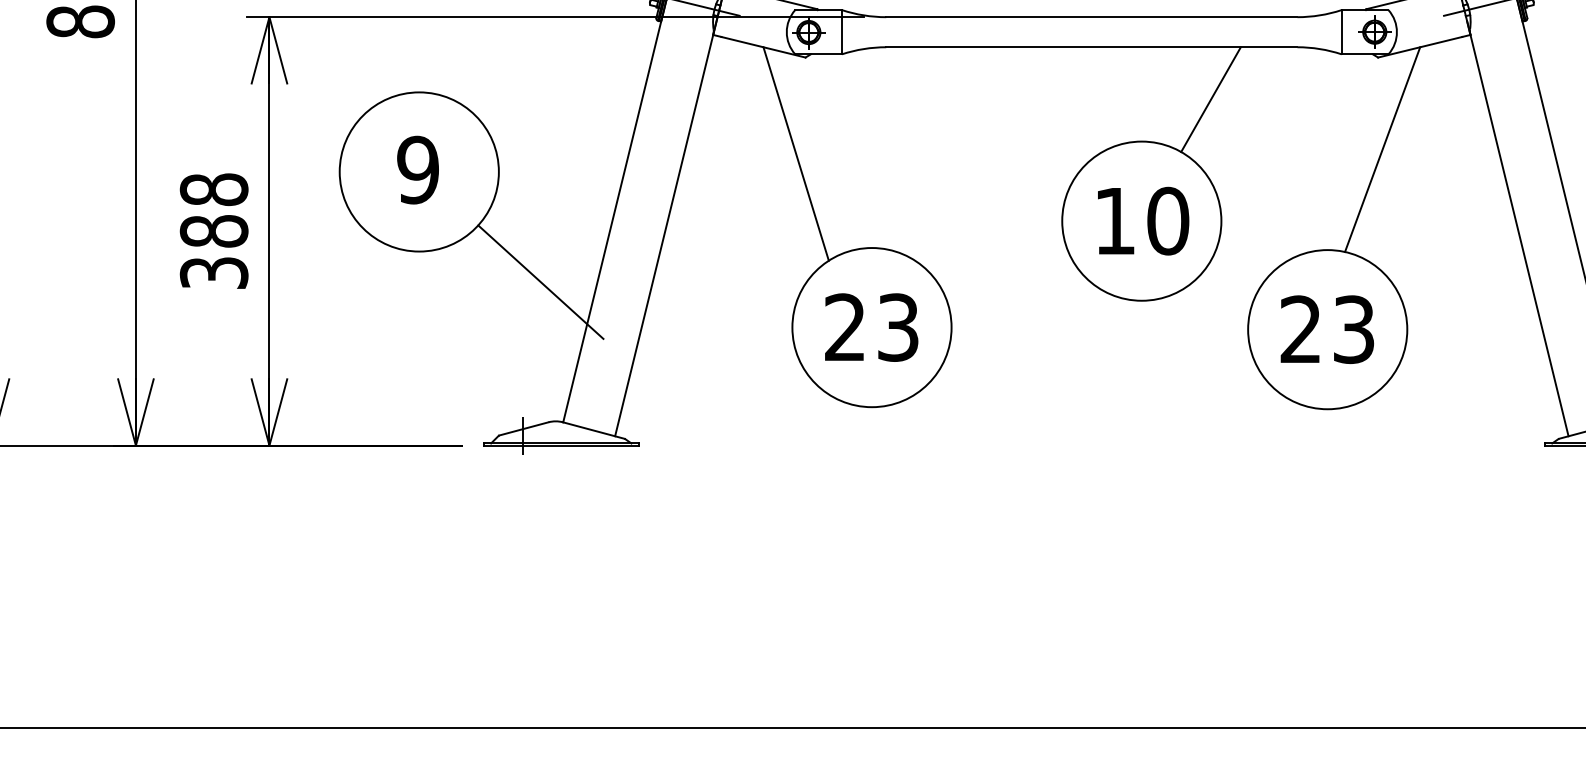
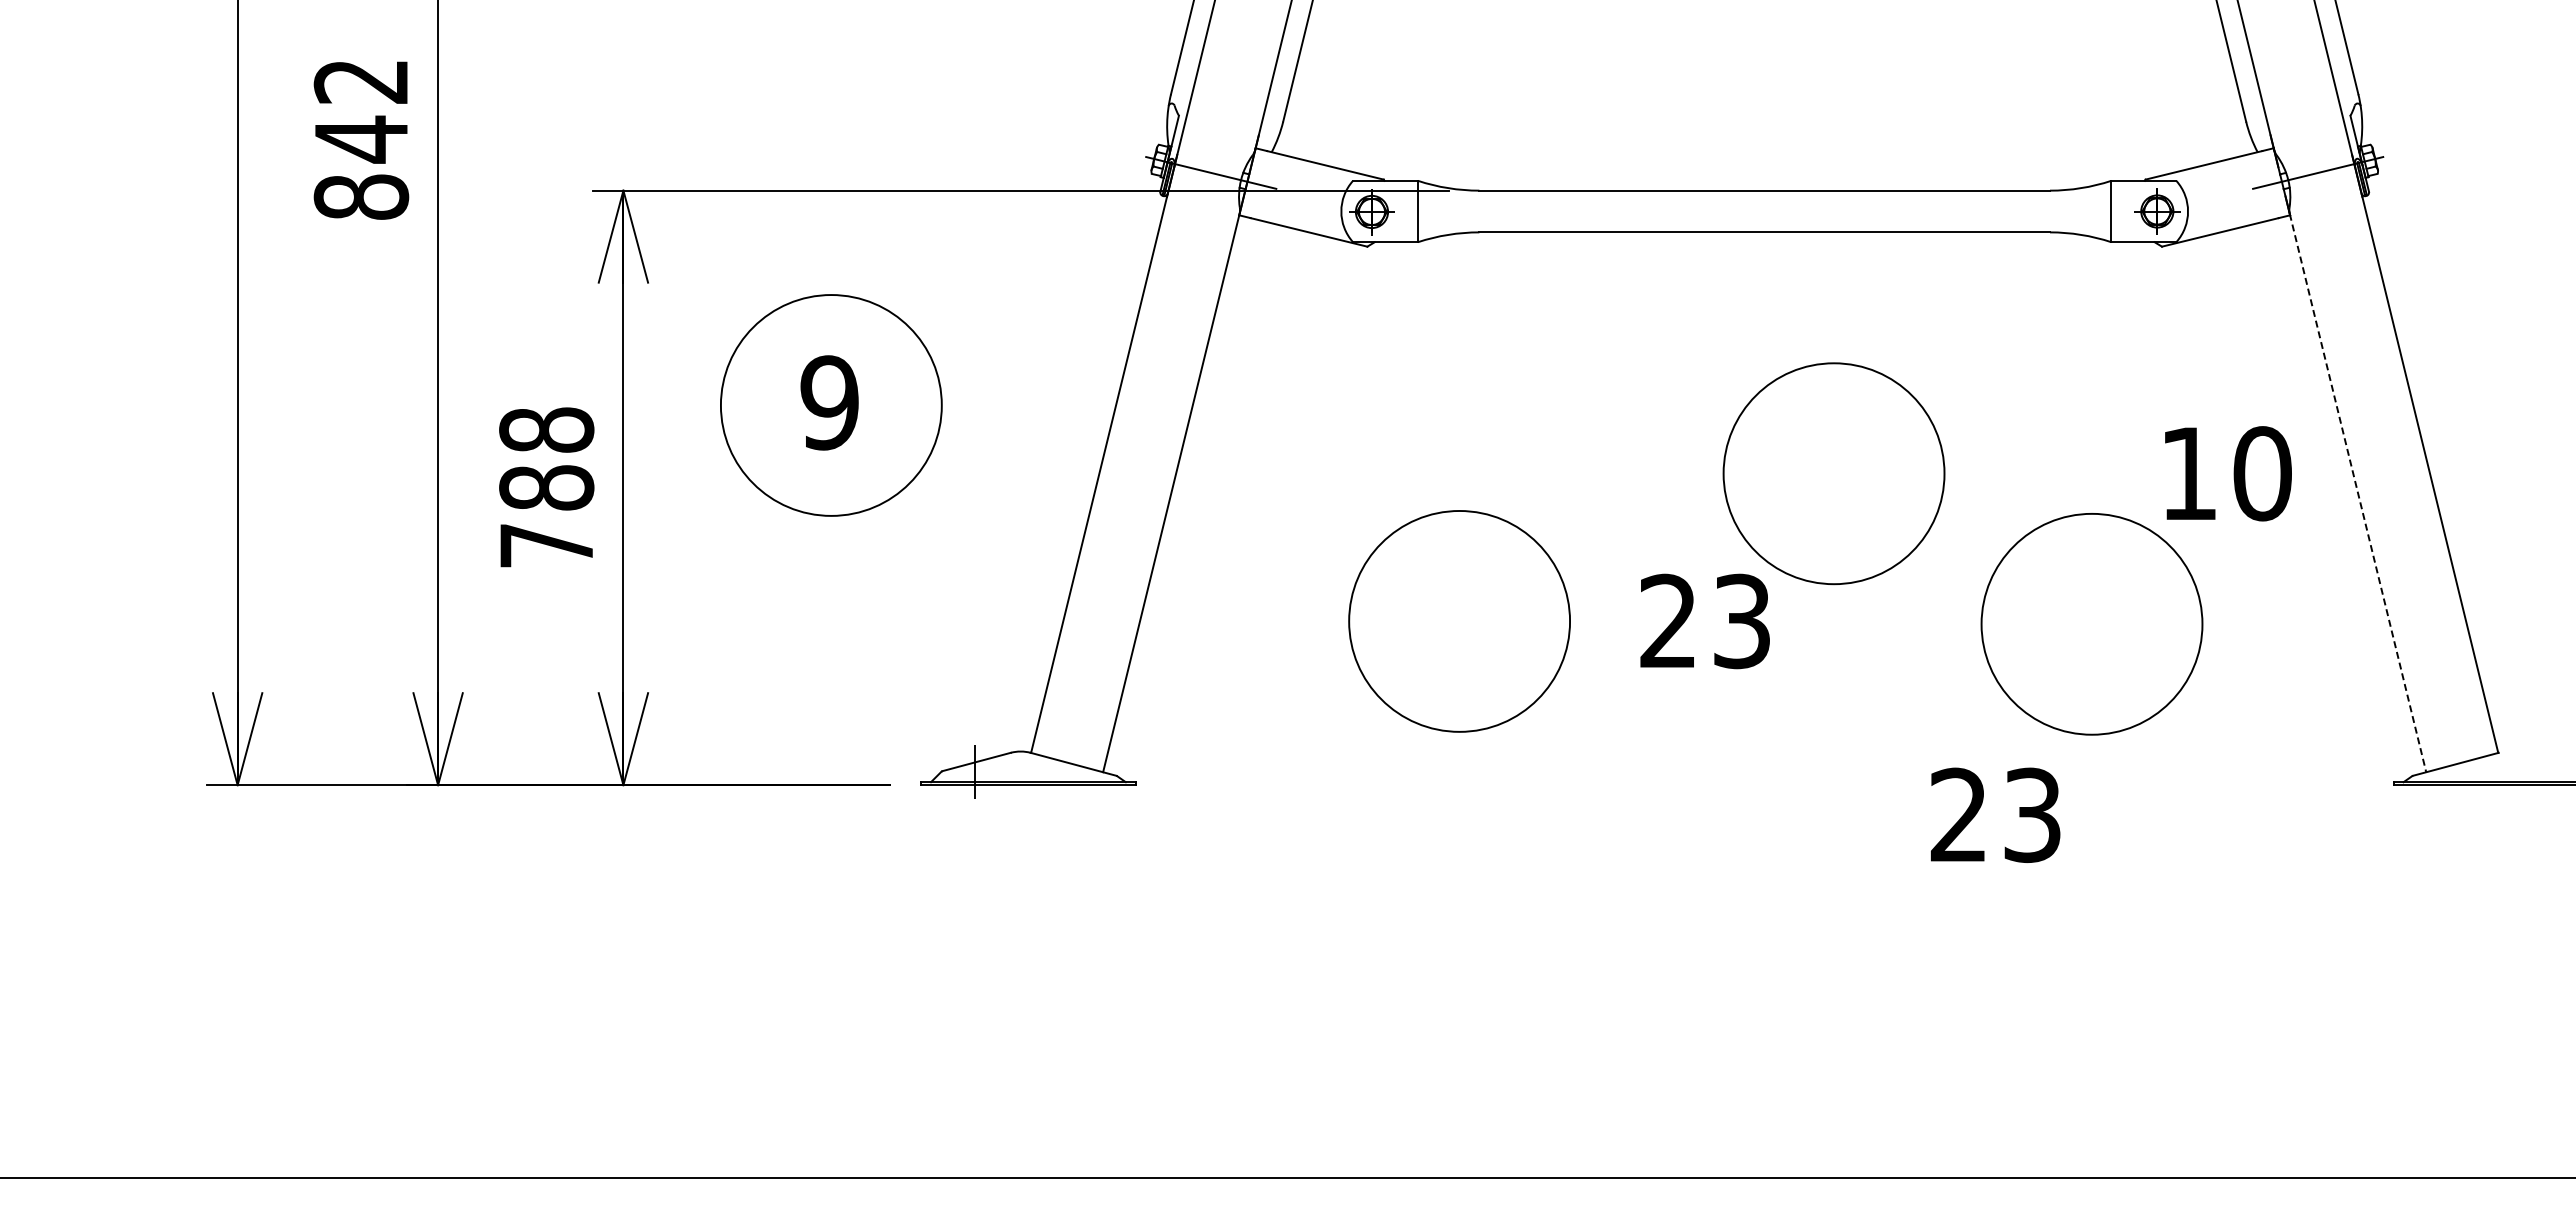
line: (1210, 99) -> (1929, 304), removed
line: (1382, 149) -> (2168, 374), removed
line: (796, 153) -> (1354, 380), removed
text: (1143, 221) -> (2228, 473), moved
line: (1519, 235) -> (2358, 493), solid -> dashed
text: (214, 272) -> (546, 545), 388 -> 788
line: (540, 282) -> (999, 558), removed
text: (871, 327) -> (1704, 621), moved
text: (1327, 329) -> (1995, 814), moved

